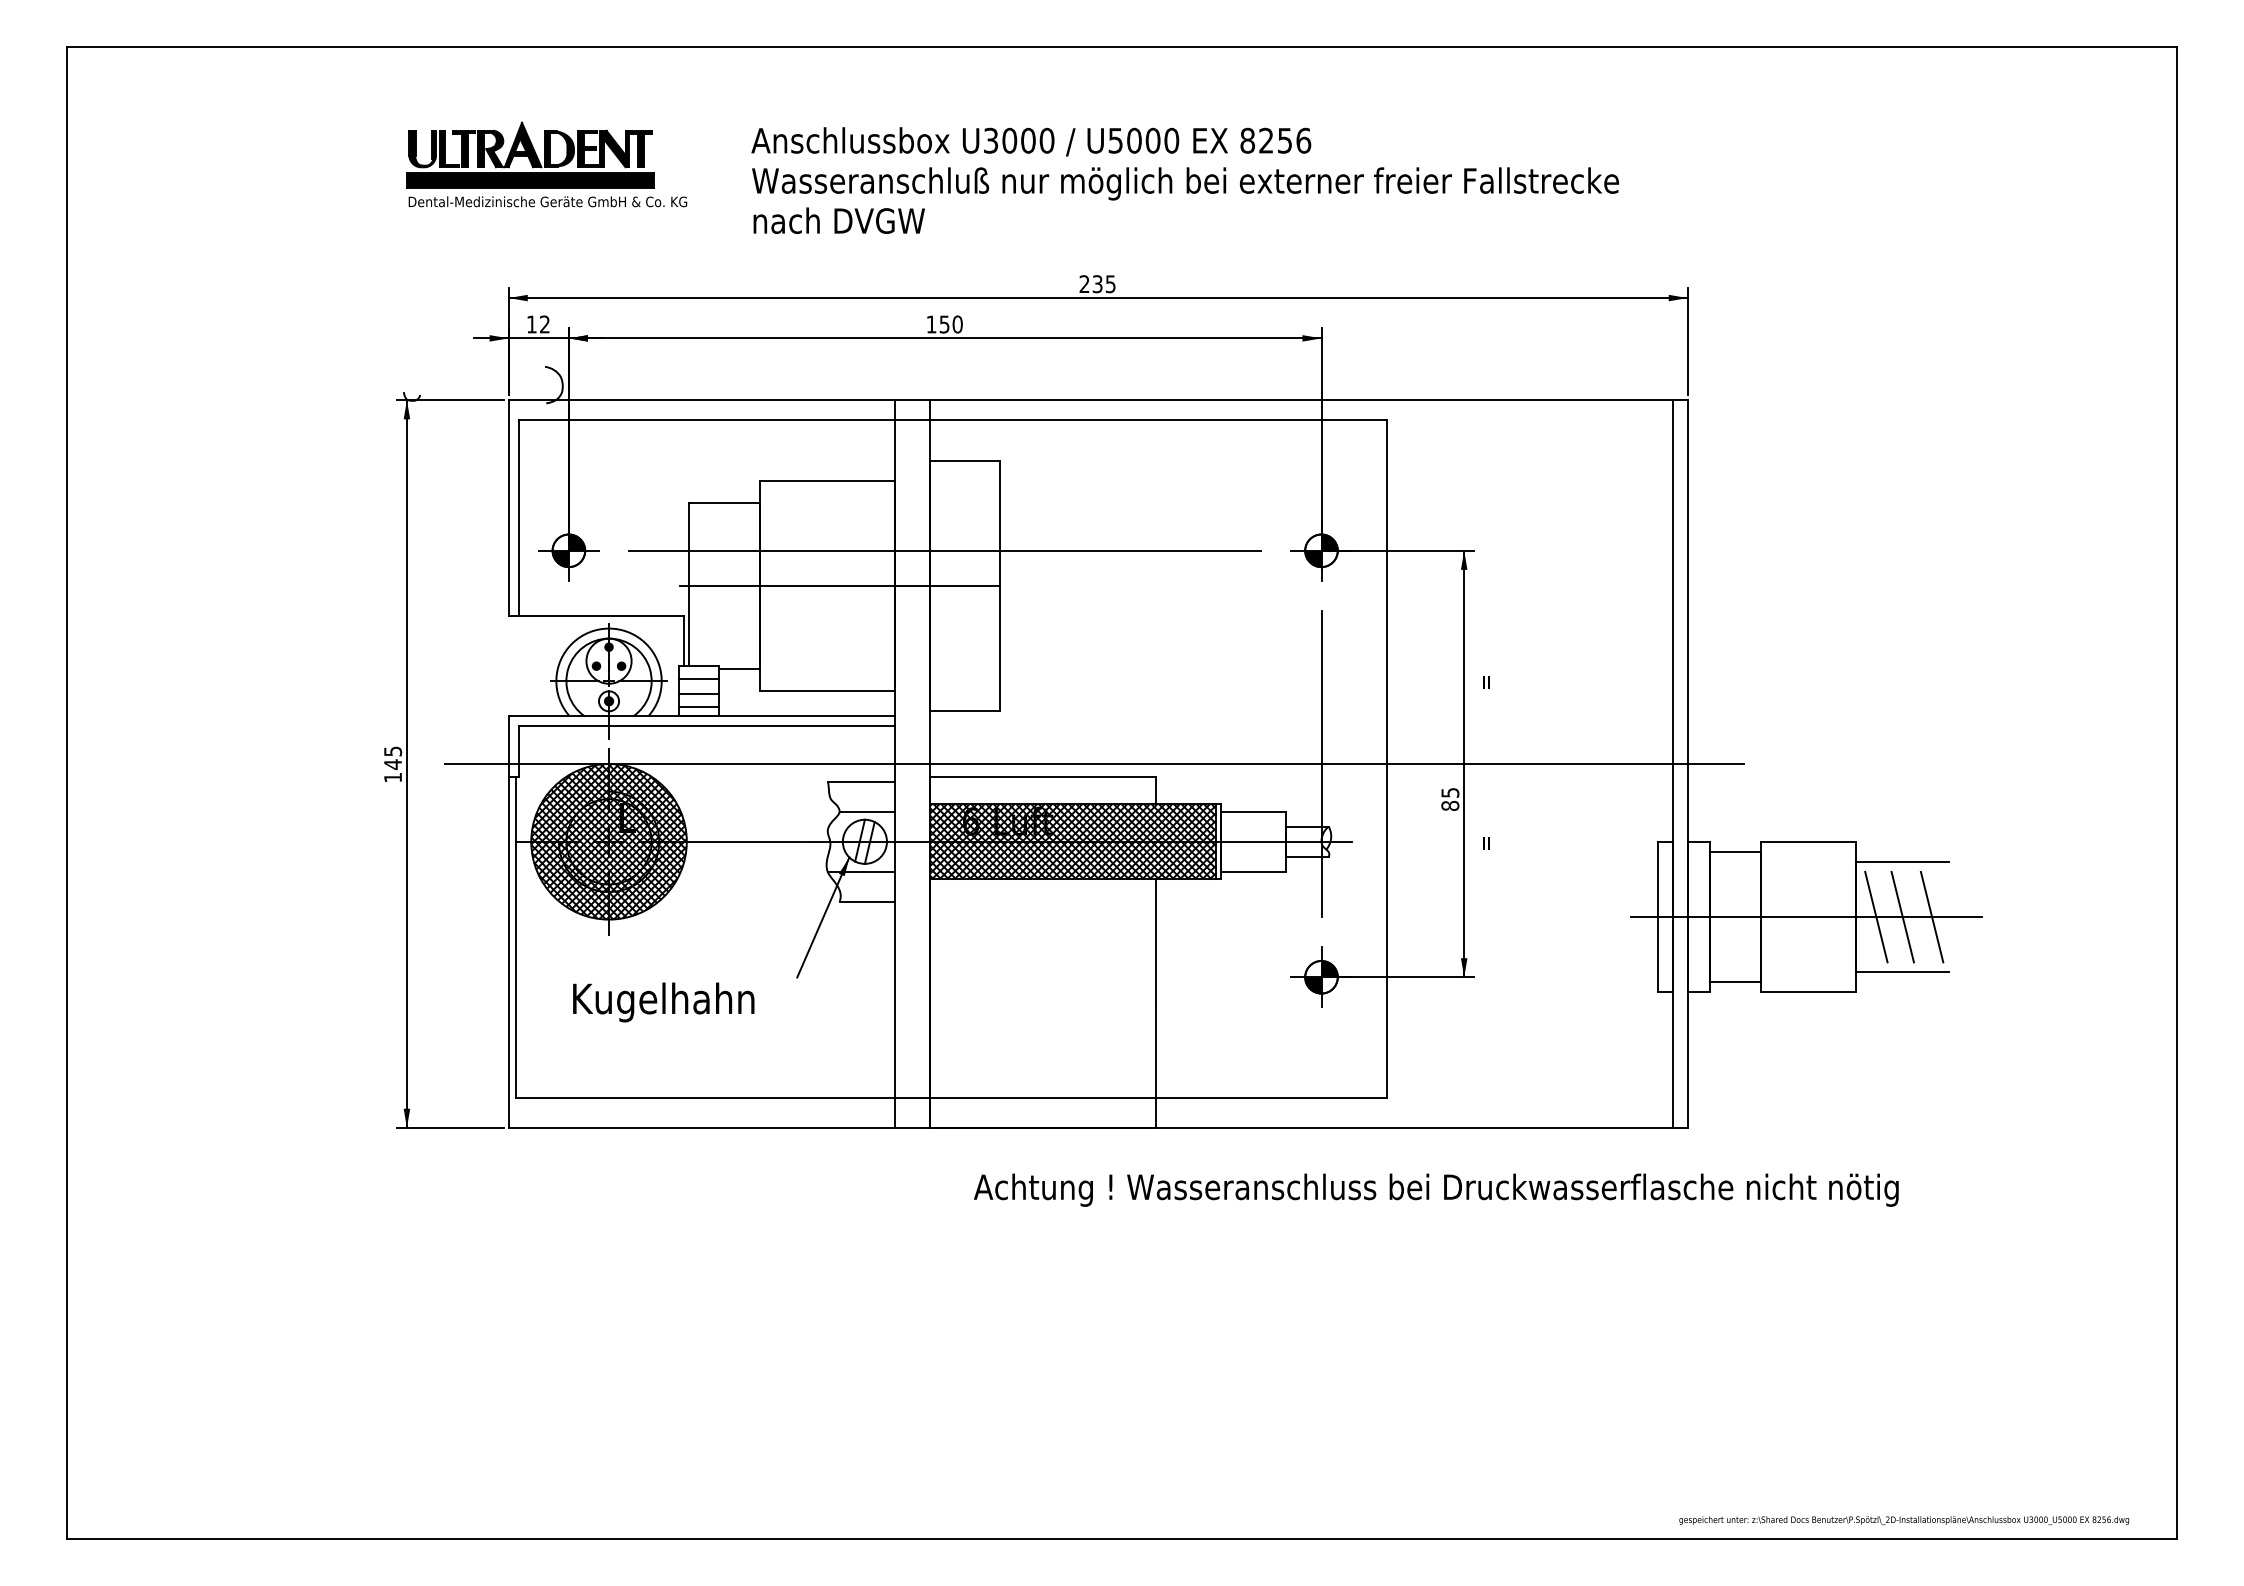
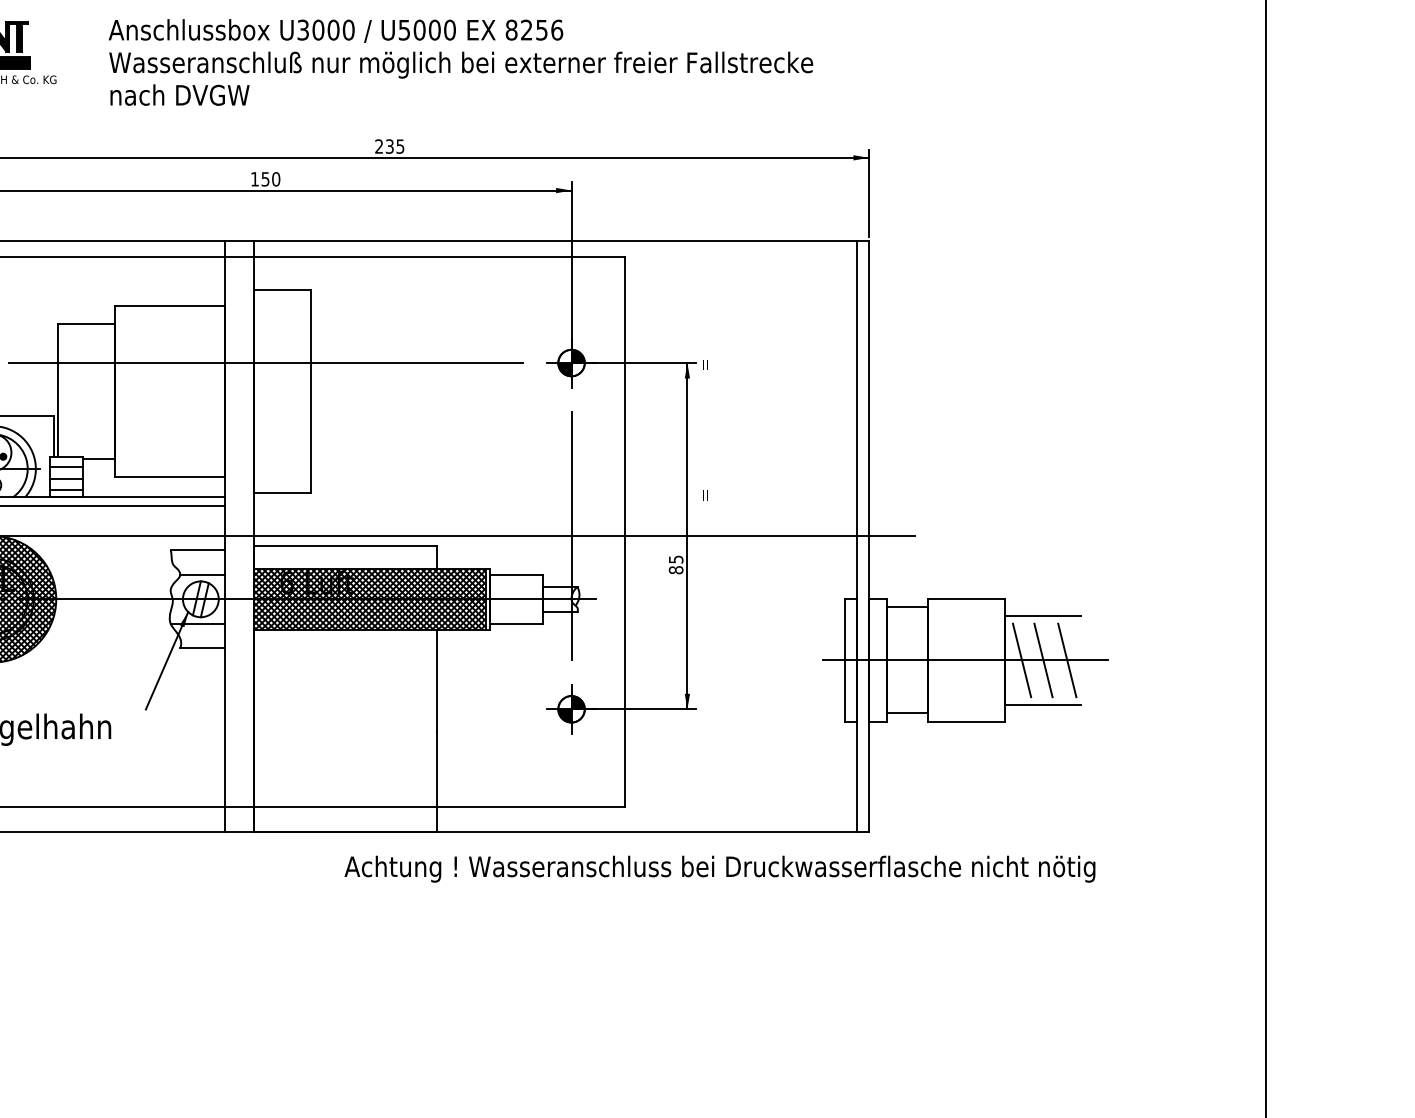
line: (840, 585) -> (181, 391), removed
text: (1486, 762) -> (705, 430), moved
text: (1436, 1189) -> (720, 868), moved

